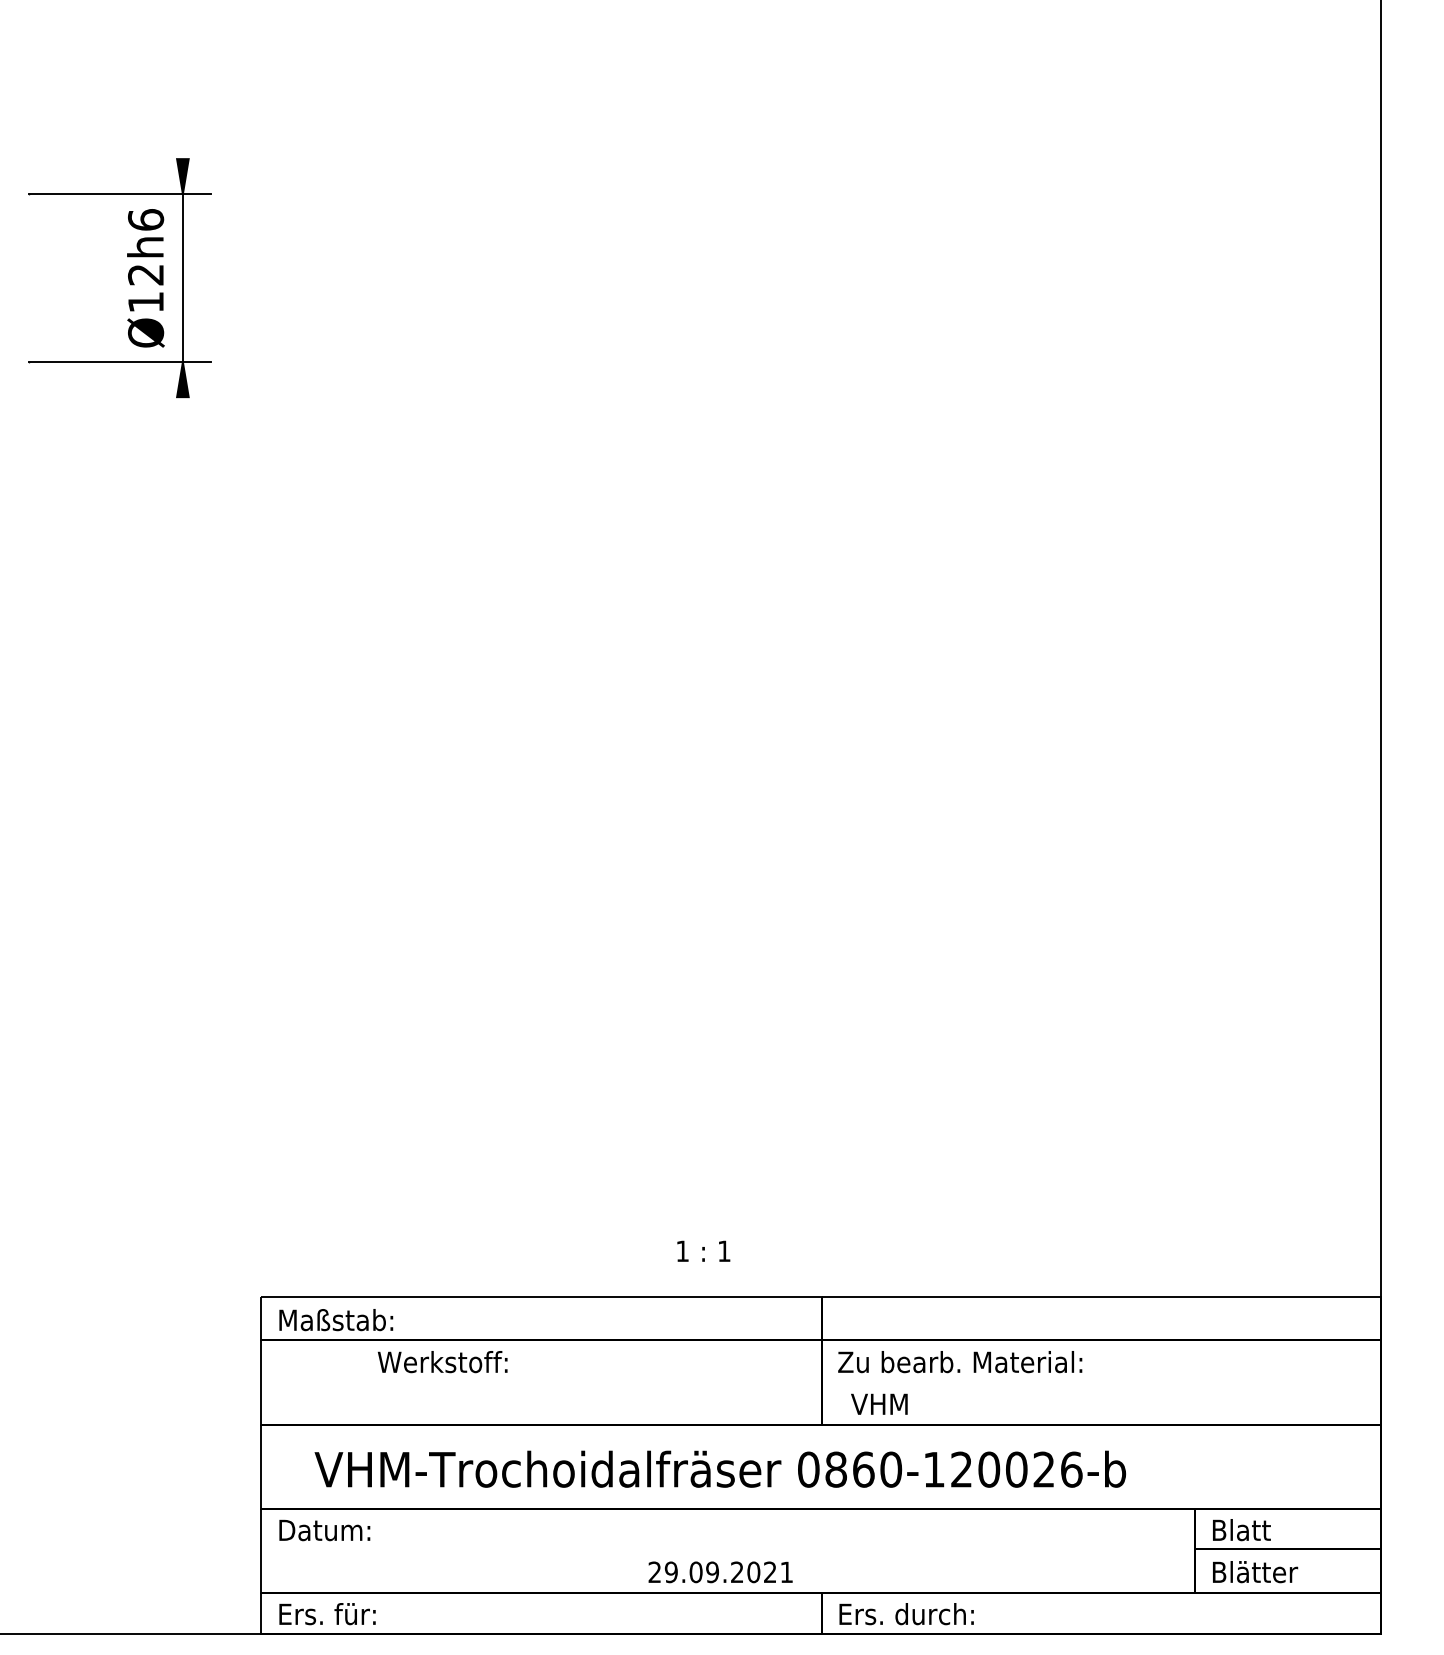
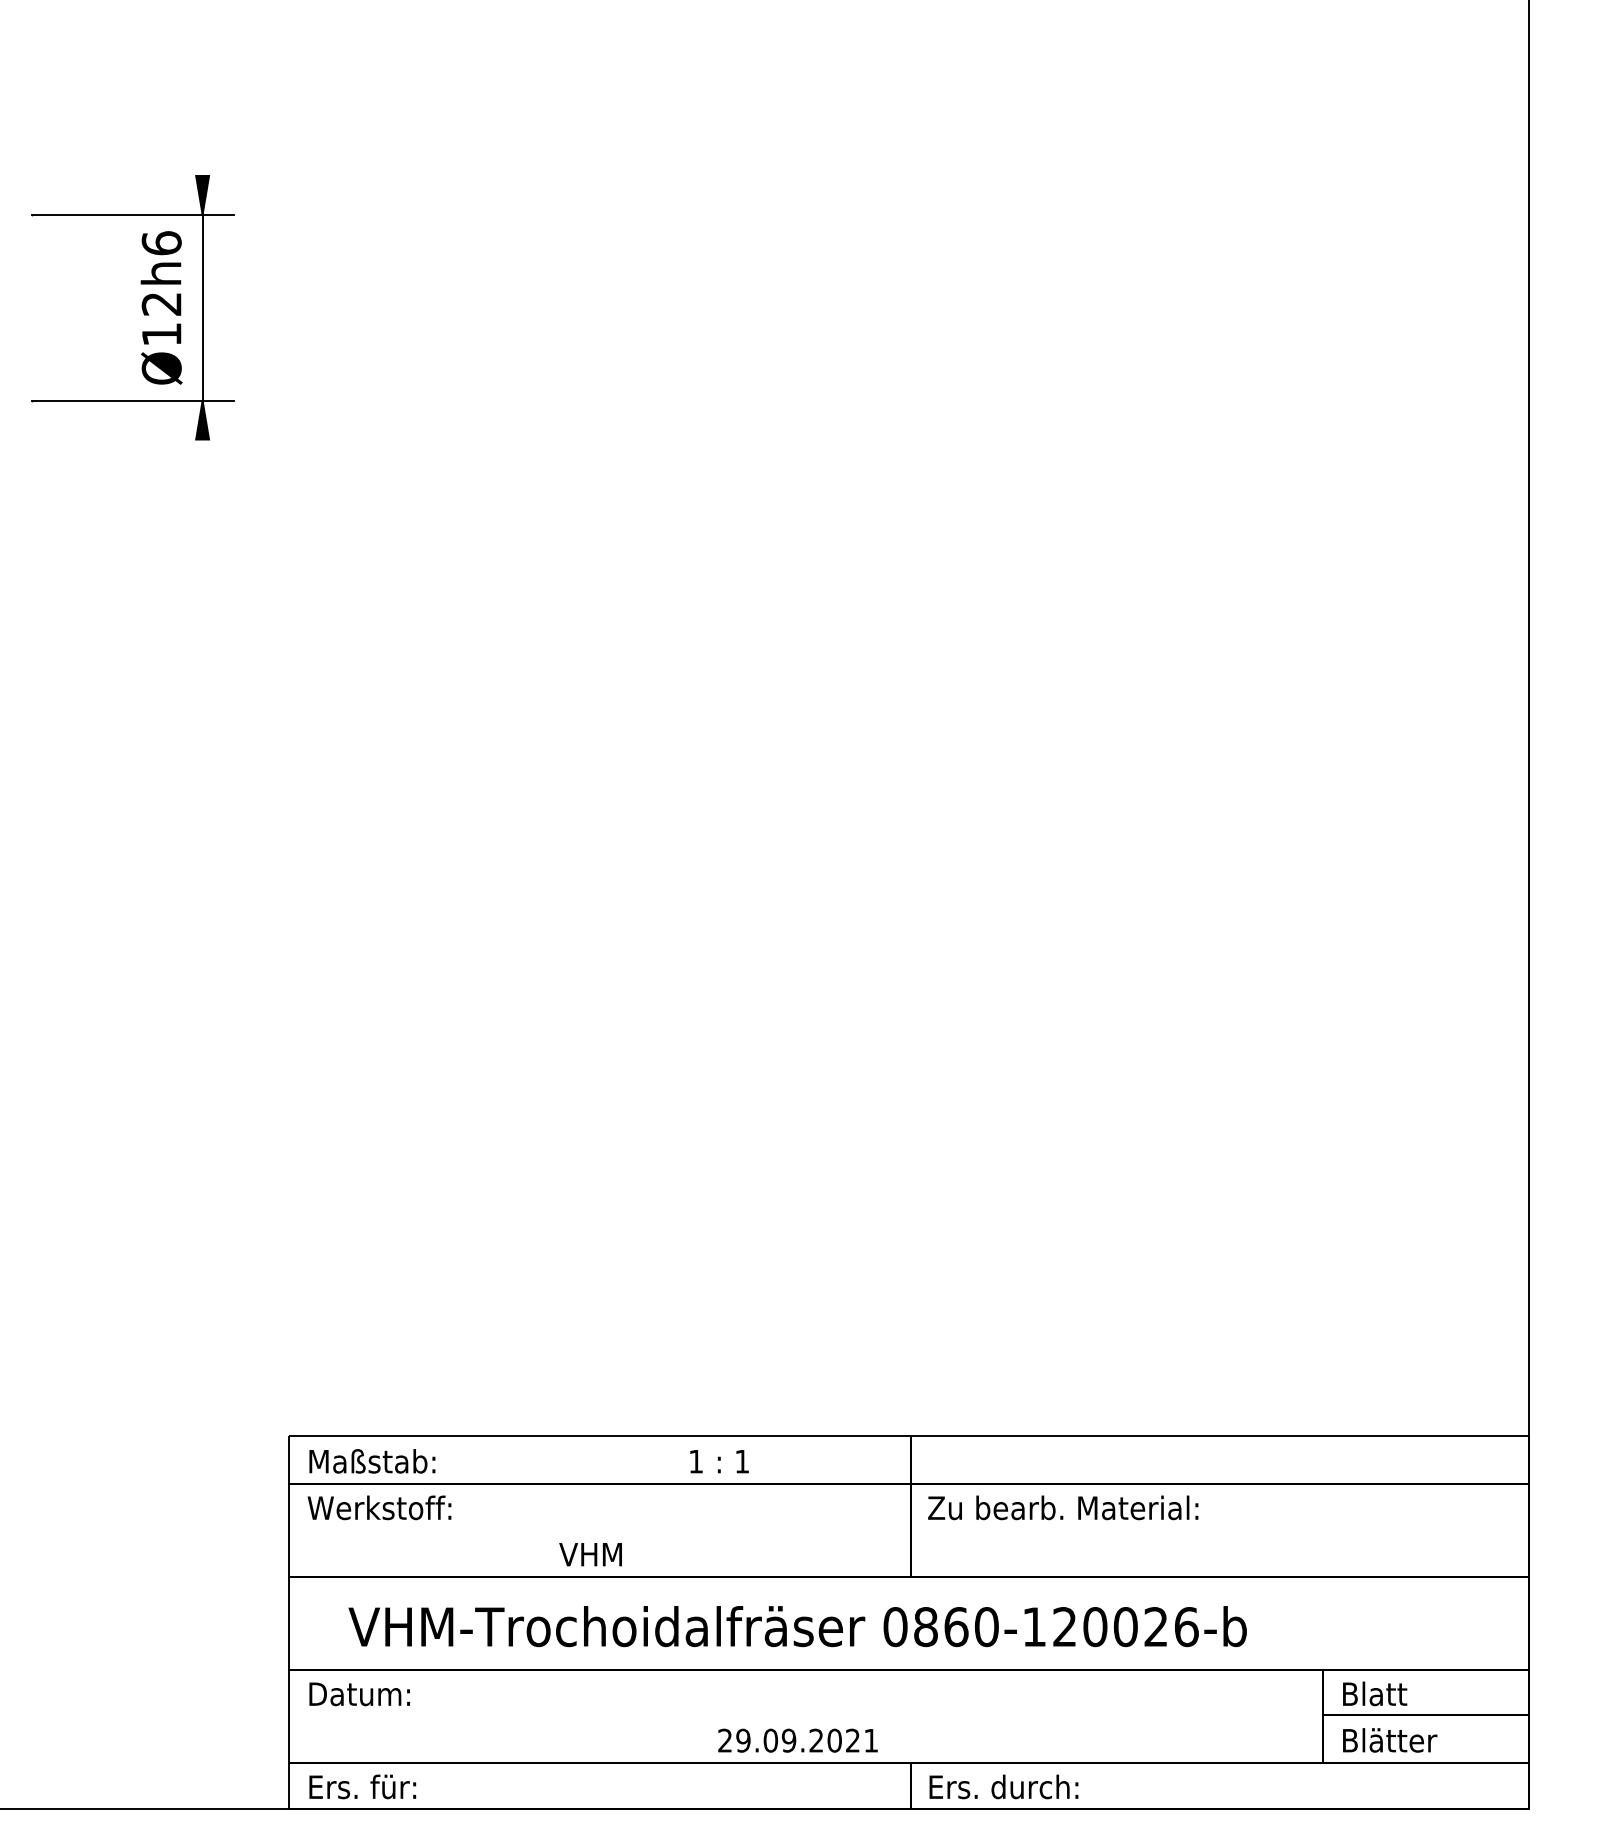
text: (703, 1250) -> (719, 1460), moved
text: (442, 1362) -> (379, 1508), moved
text: (879, 1403) -> (590, 1553), moved

